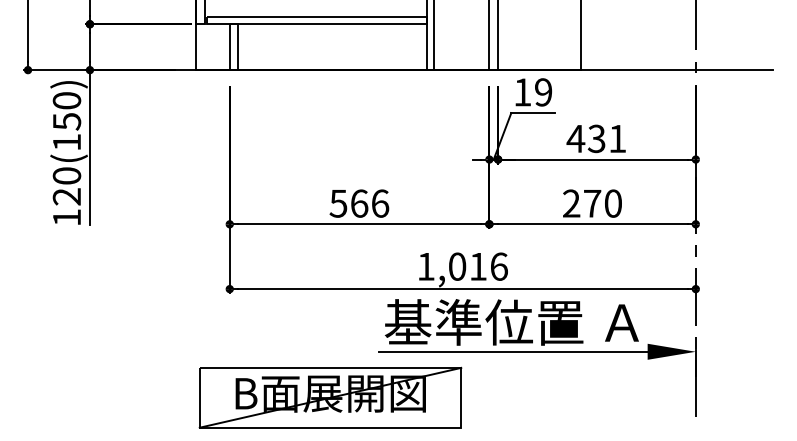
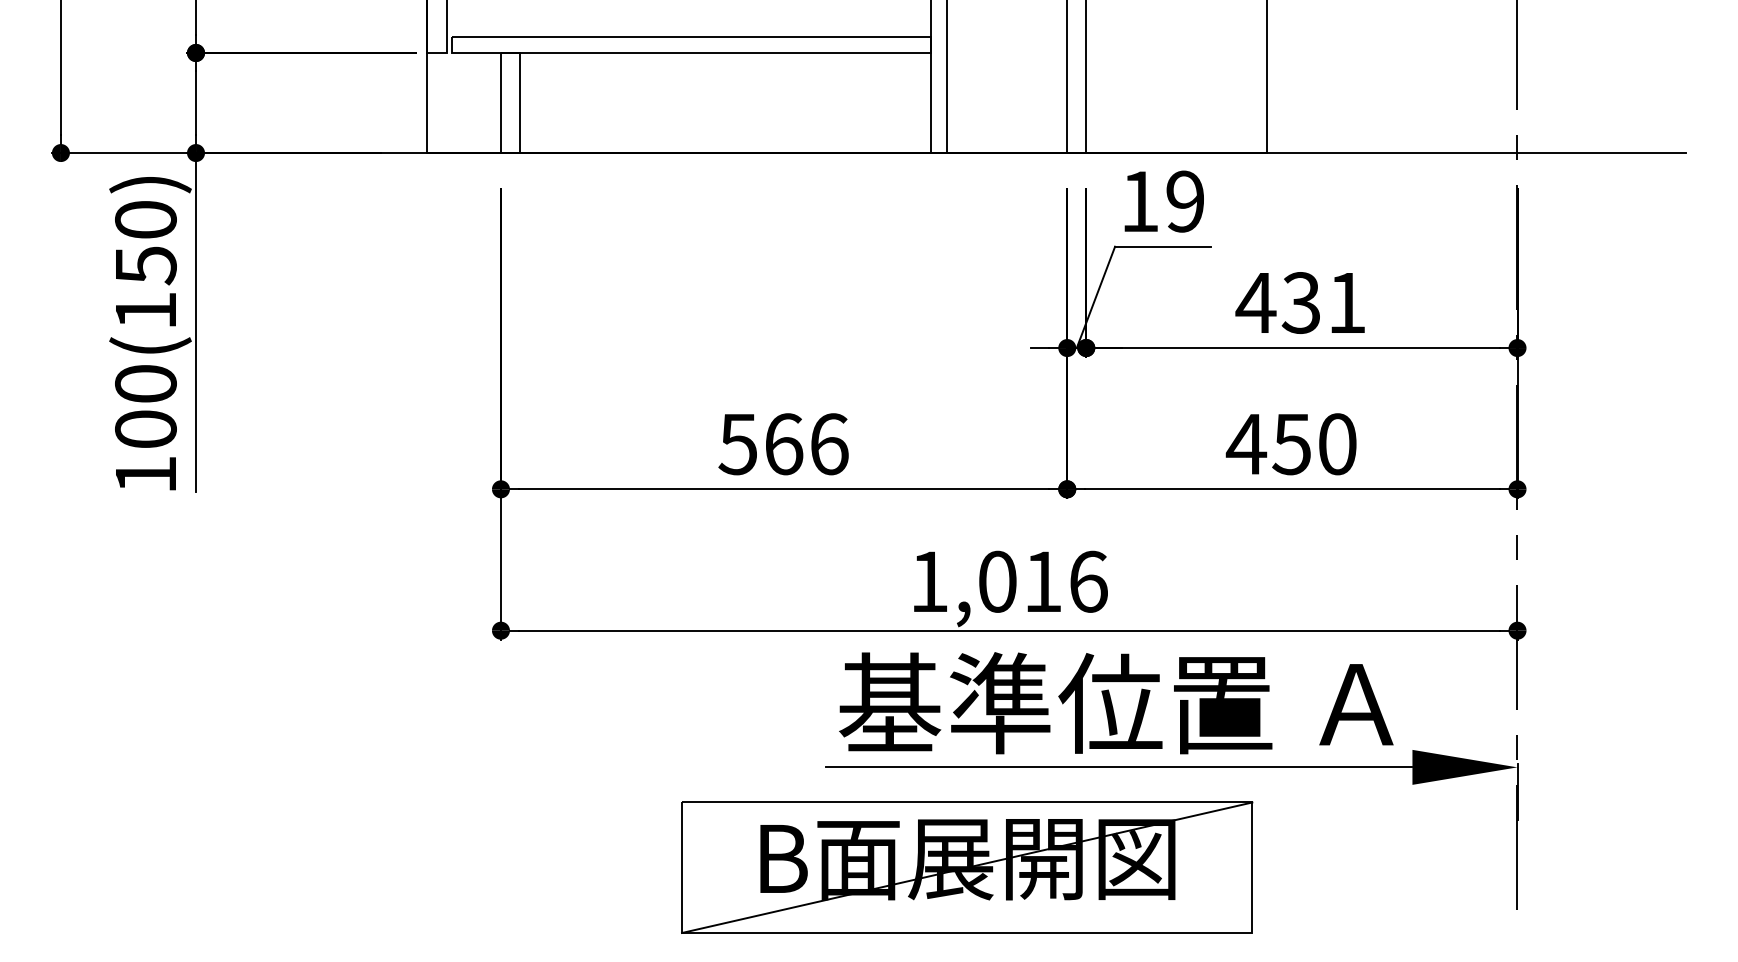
text: (66, 196) -> (144, 428), 120(150) -> 100(150)
text: (581, 203) -> (1268, 443), 270 -> 450
part: (330, 397) -> (967, 867), moved

